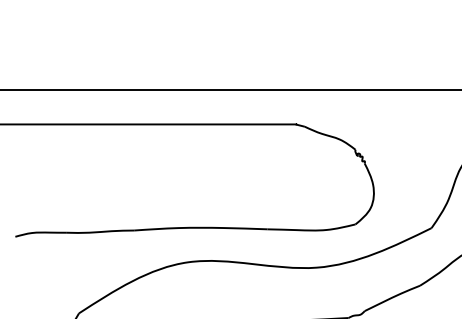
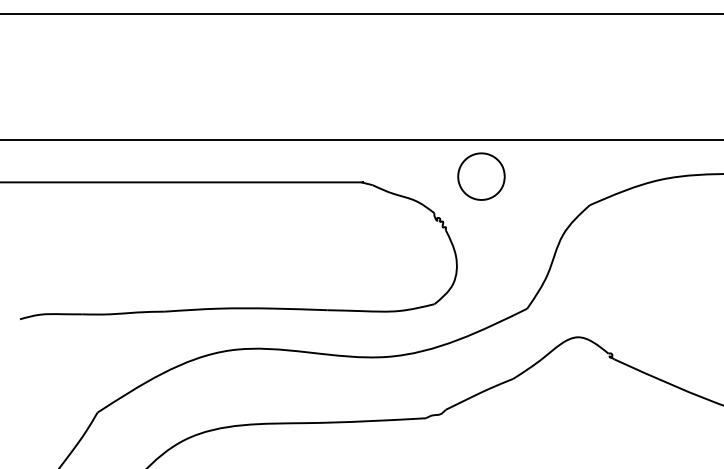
part: (394, 119) -> (481, 176), added

